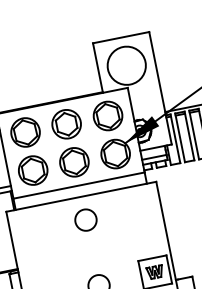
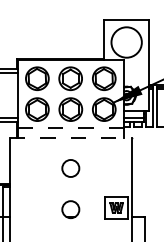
line: (79, 185) -> (71, 128), solid -> dashed
line: (80, 196) -> (70, 137), solid -> dashed
circle: (85, 220) -> (70, 168), moved

